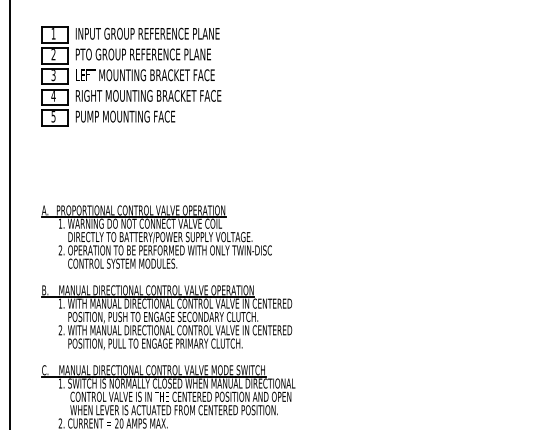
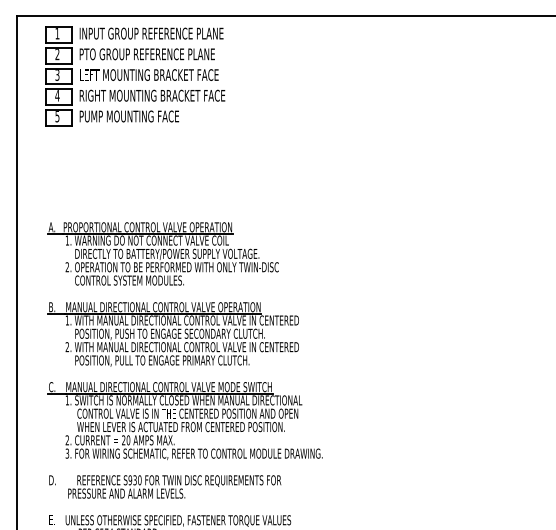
part: (131, 76) -> (135, 76), moved

